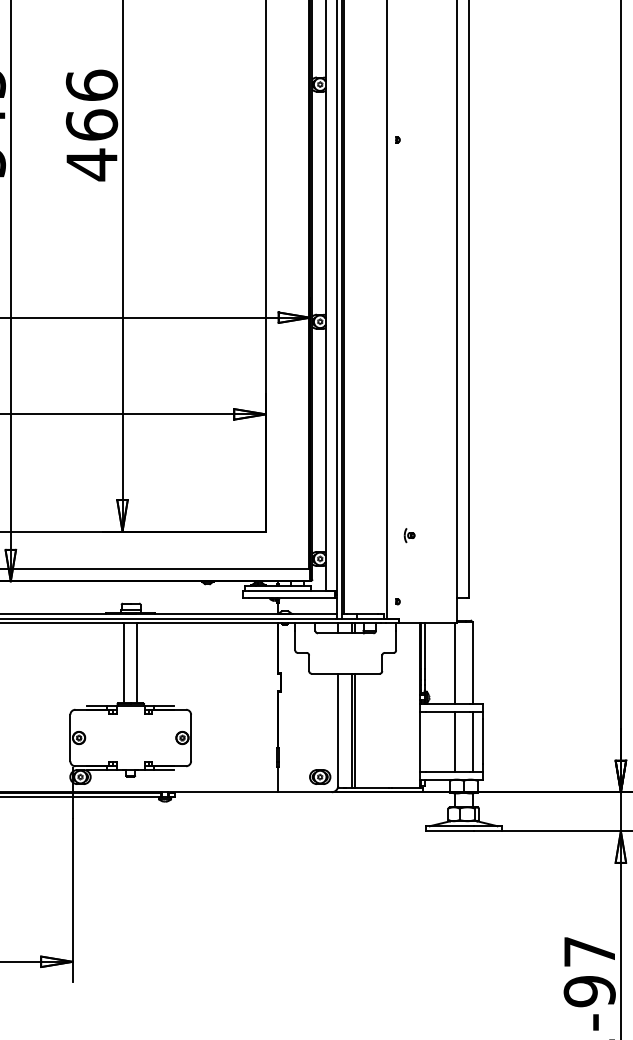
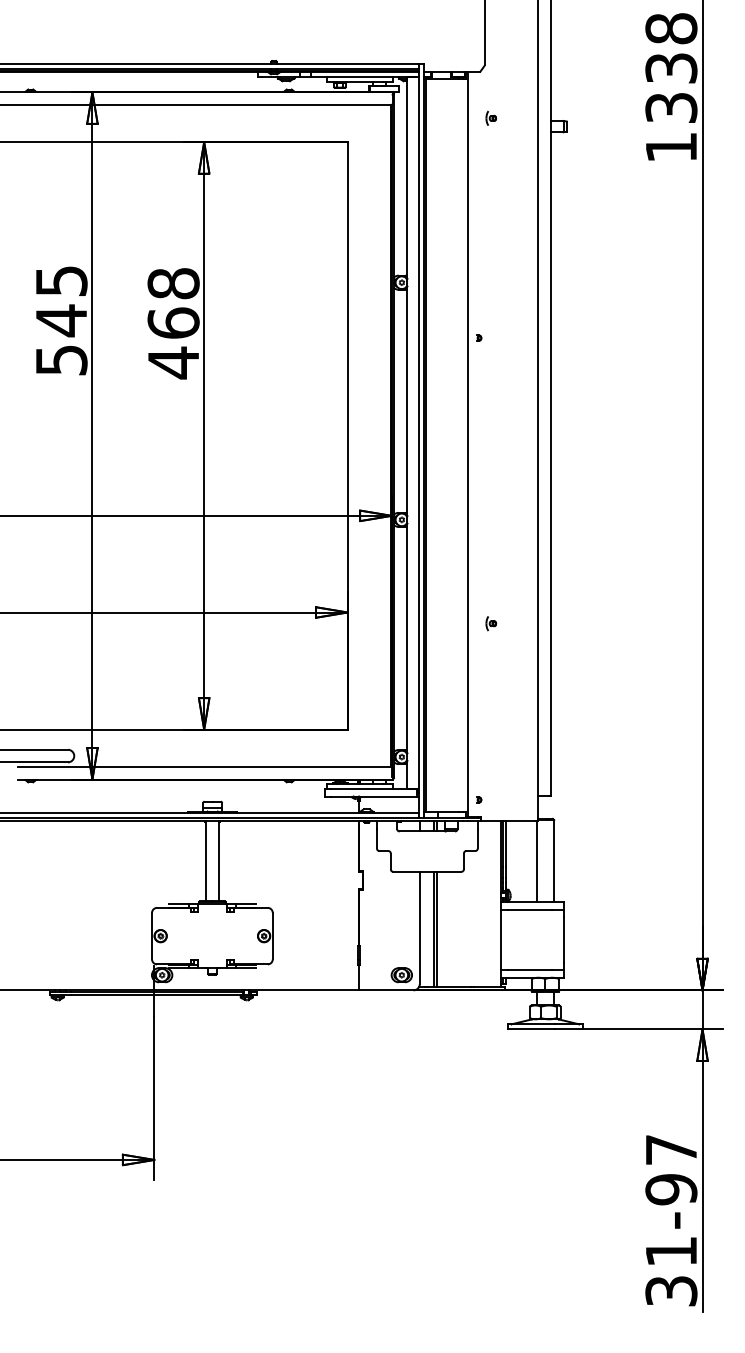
text: (91, 85) -> (173, 283), 466 -> 468
part: (409, 535) -> (491, 623), moved
line: (454, 741) -> (536, 939), removed
line: (472, 741) -> (554, 939), removed

